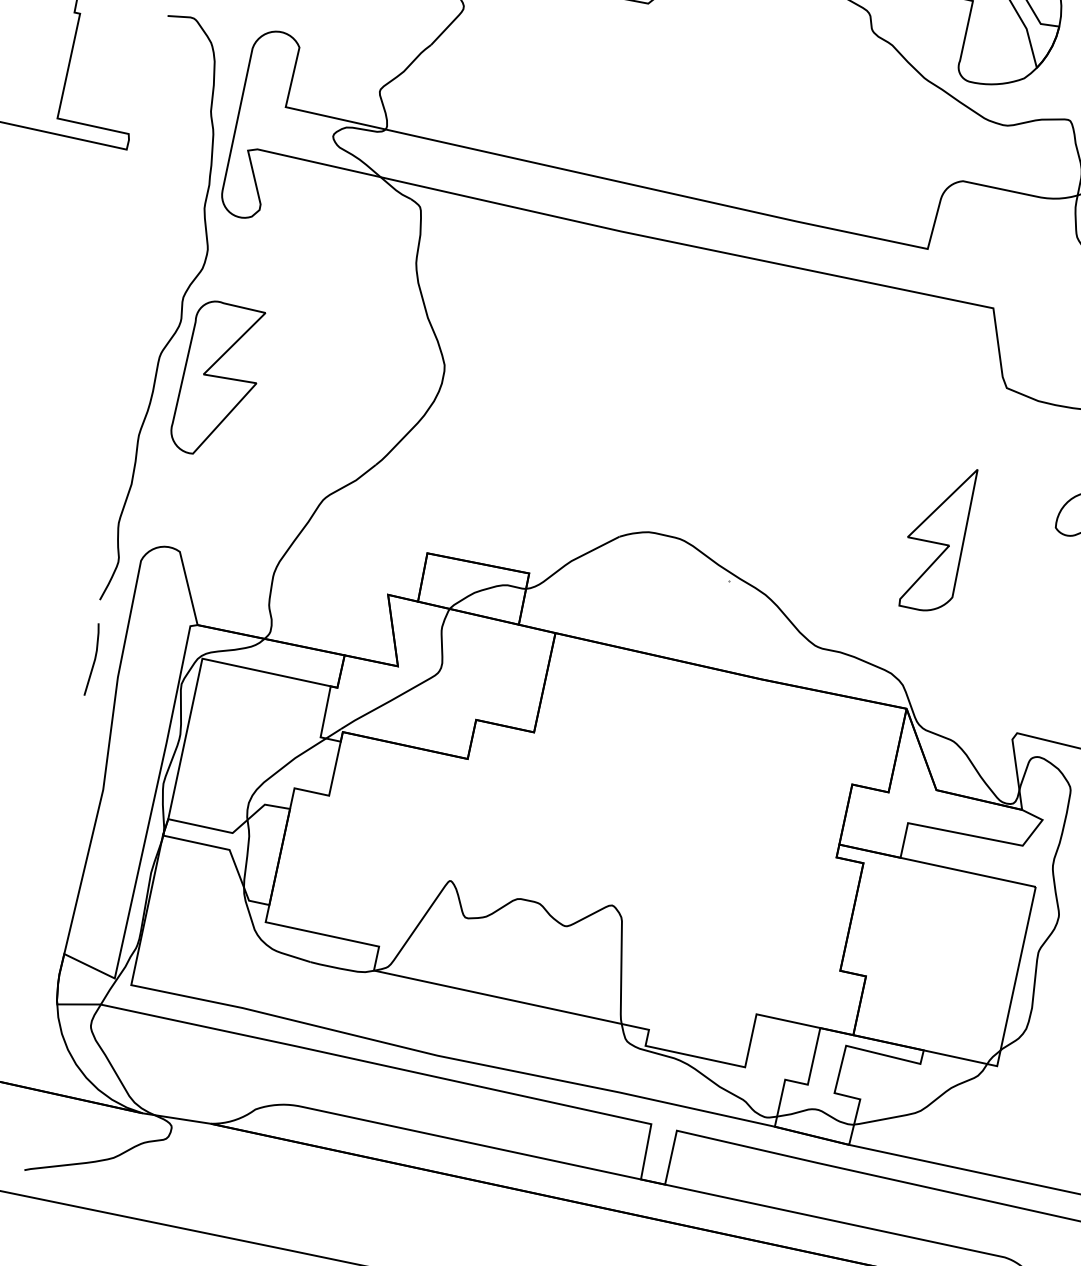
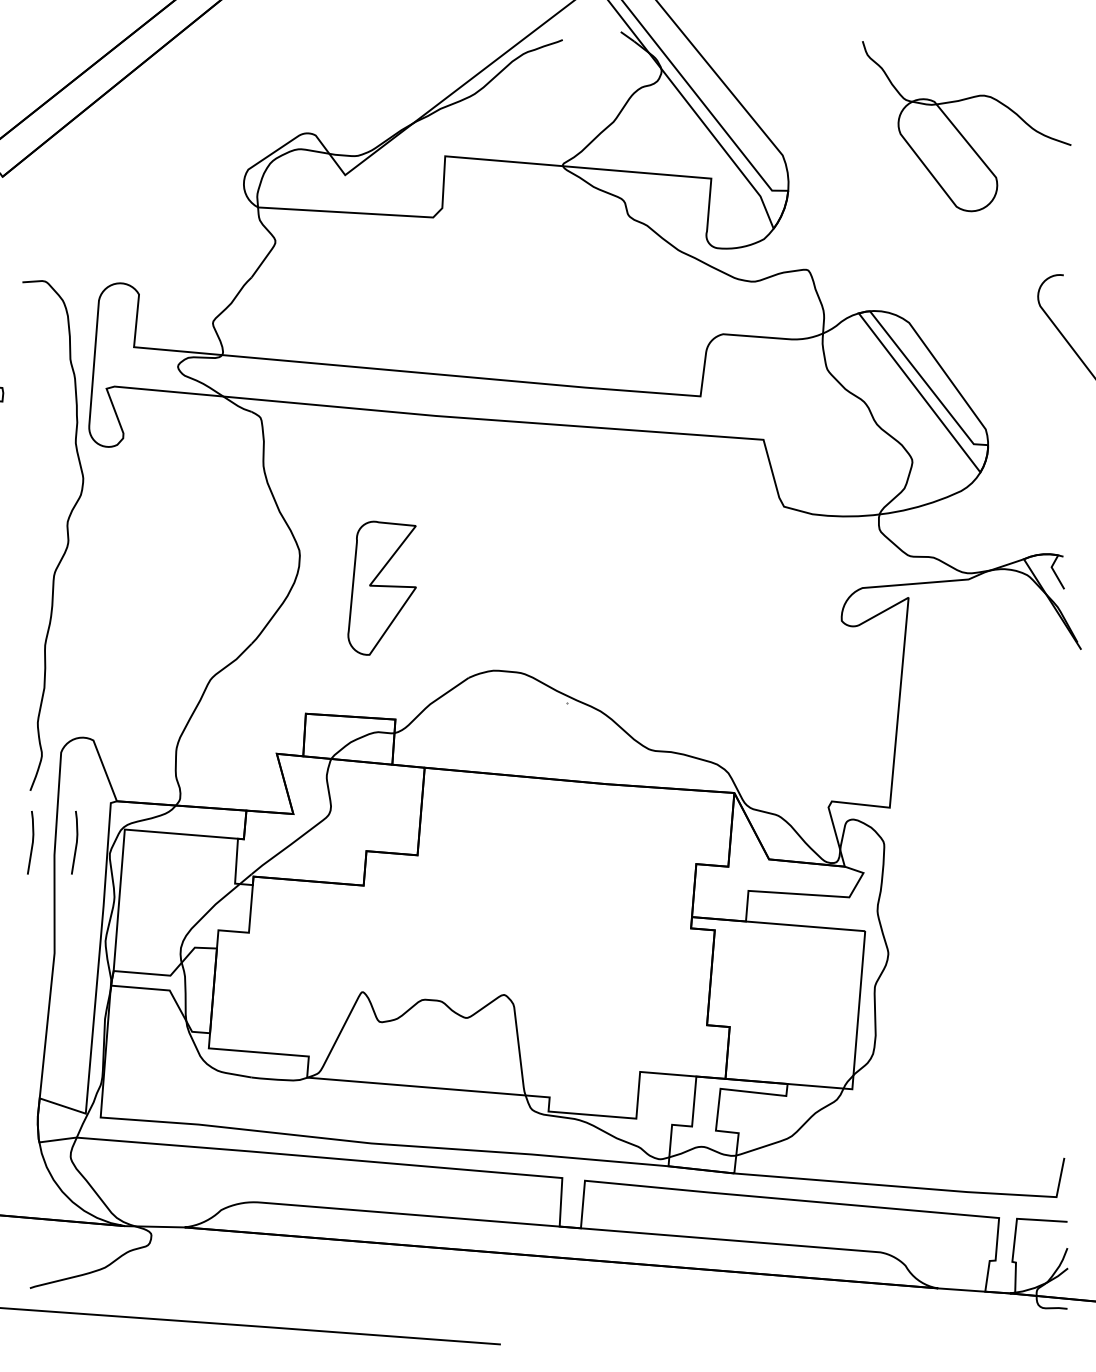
part: (216, 378) -> (381, 587), moved
part: (938, 538) -> (742, 643), removed
line: (143, 667) -> (75, 843), added

